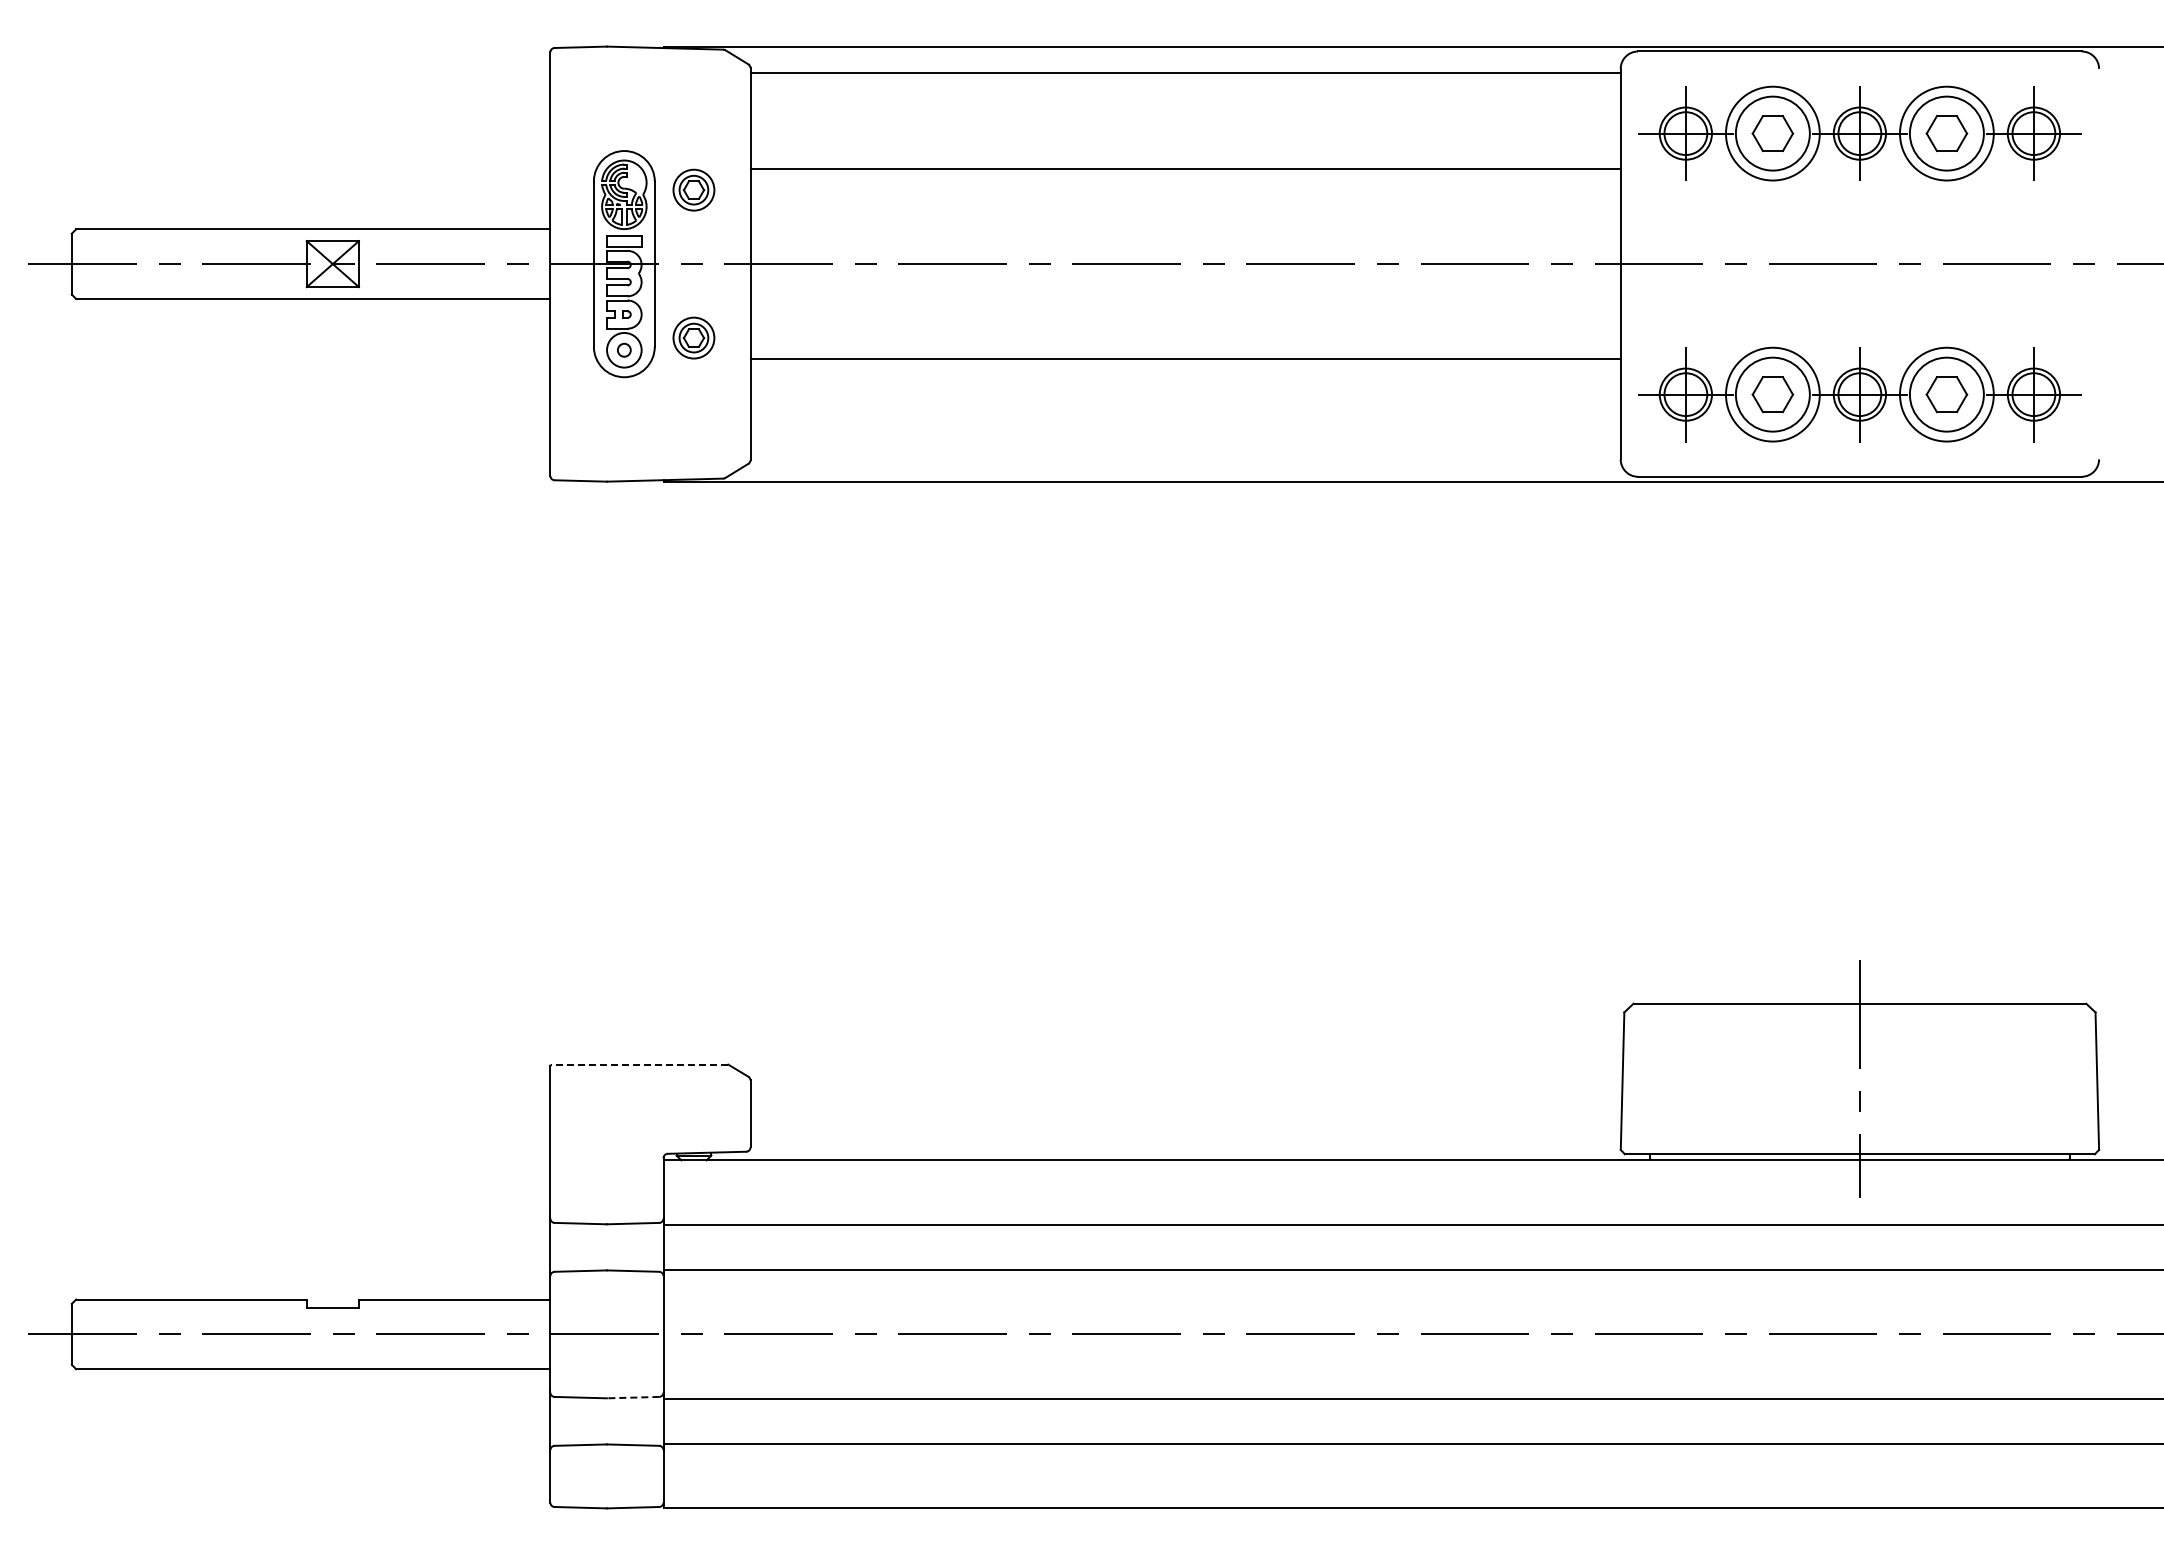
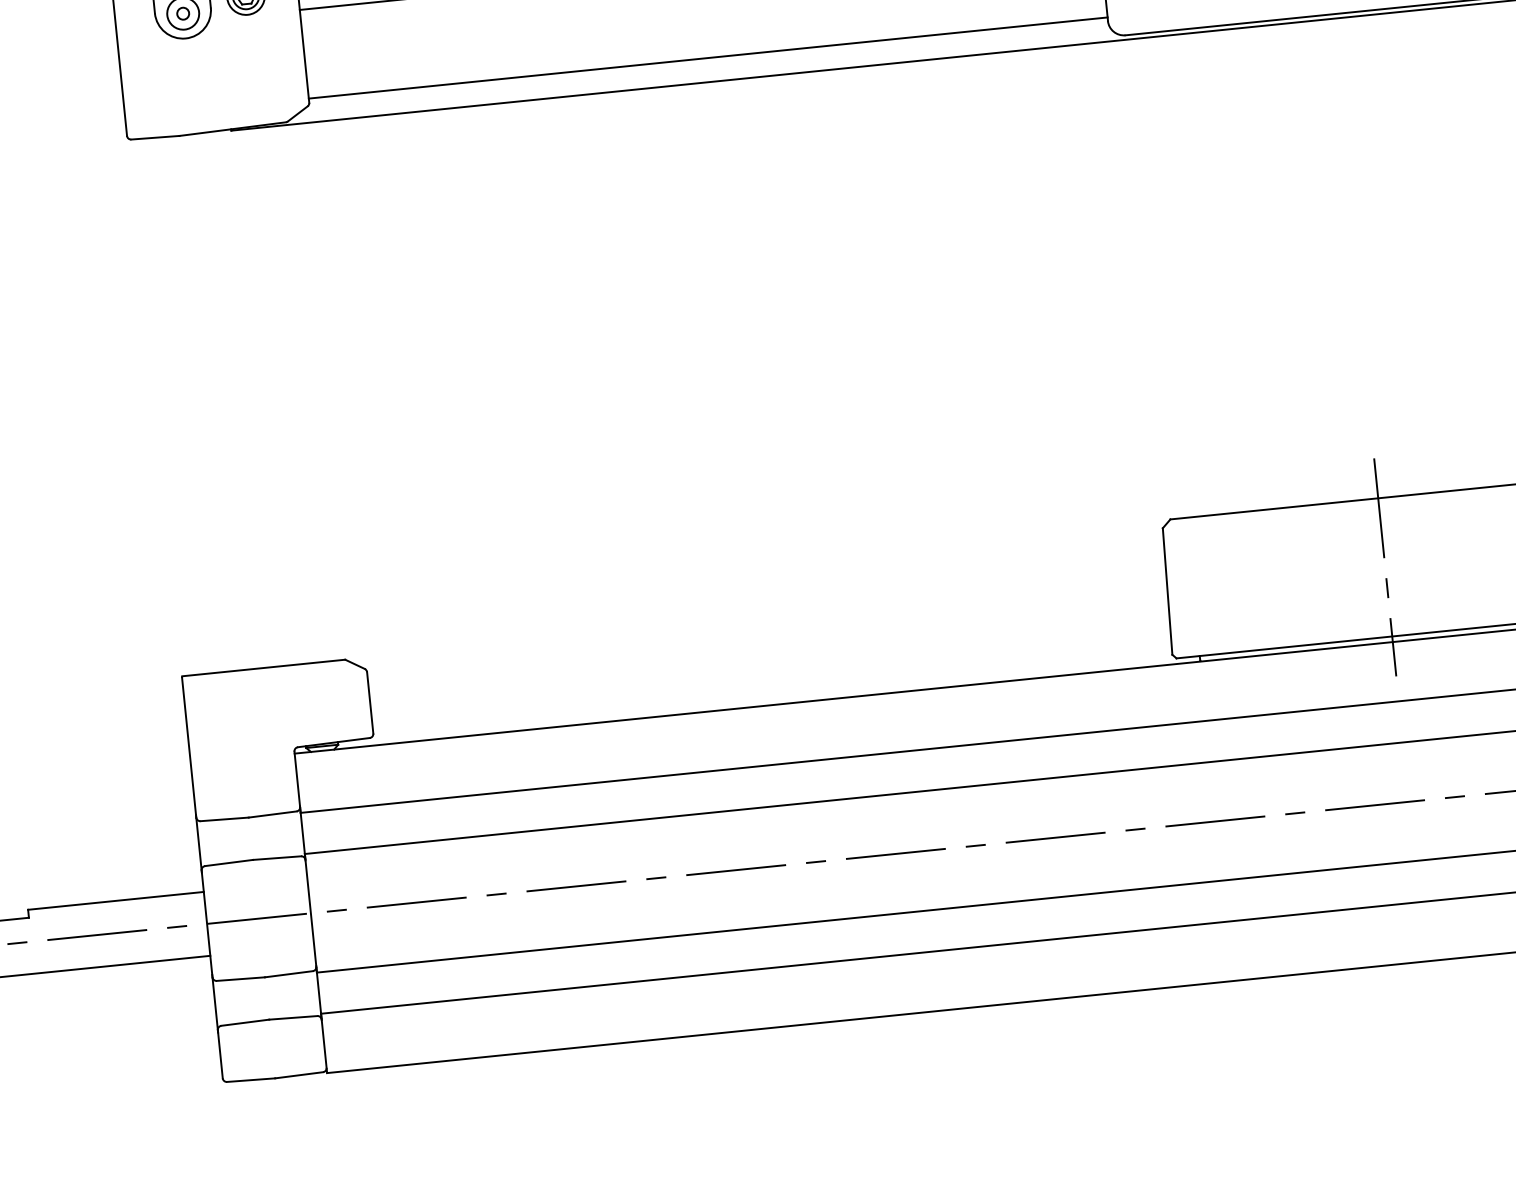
line: (1185, 455) -> (708, 57), added
line: (639, 1064) -> (263, 667), dashed -> solid
line: (632, 1397) -> (288, 974), dashed -> solid

